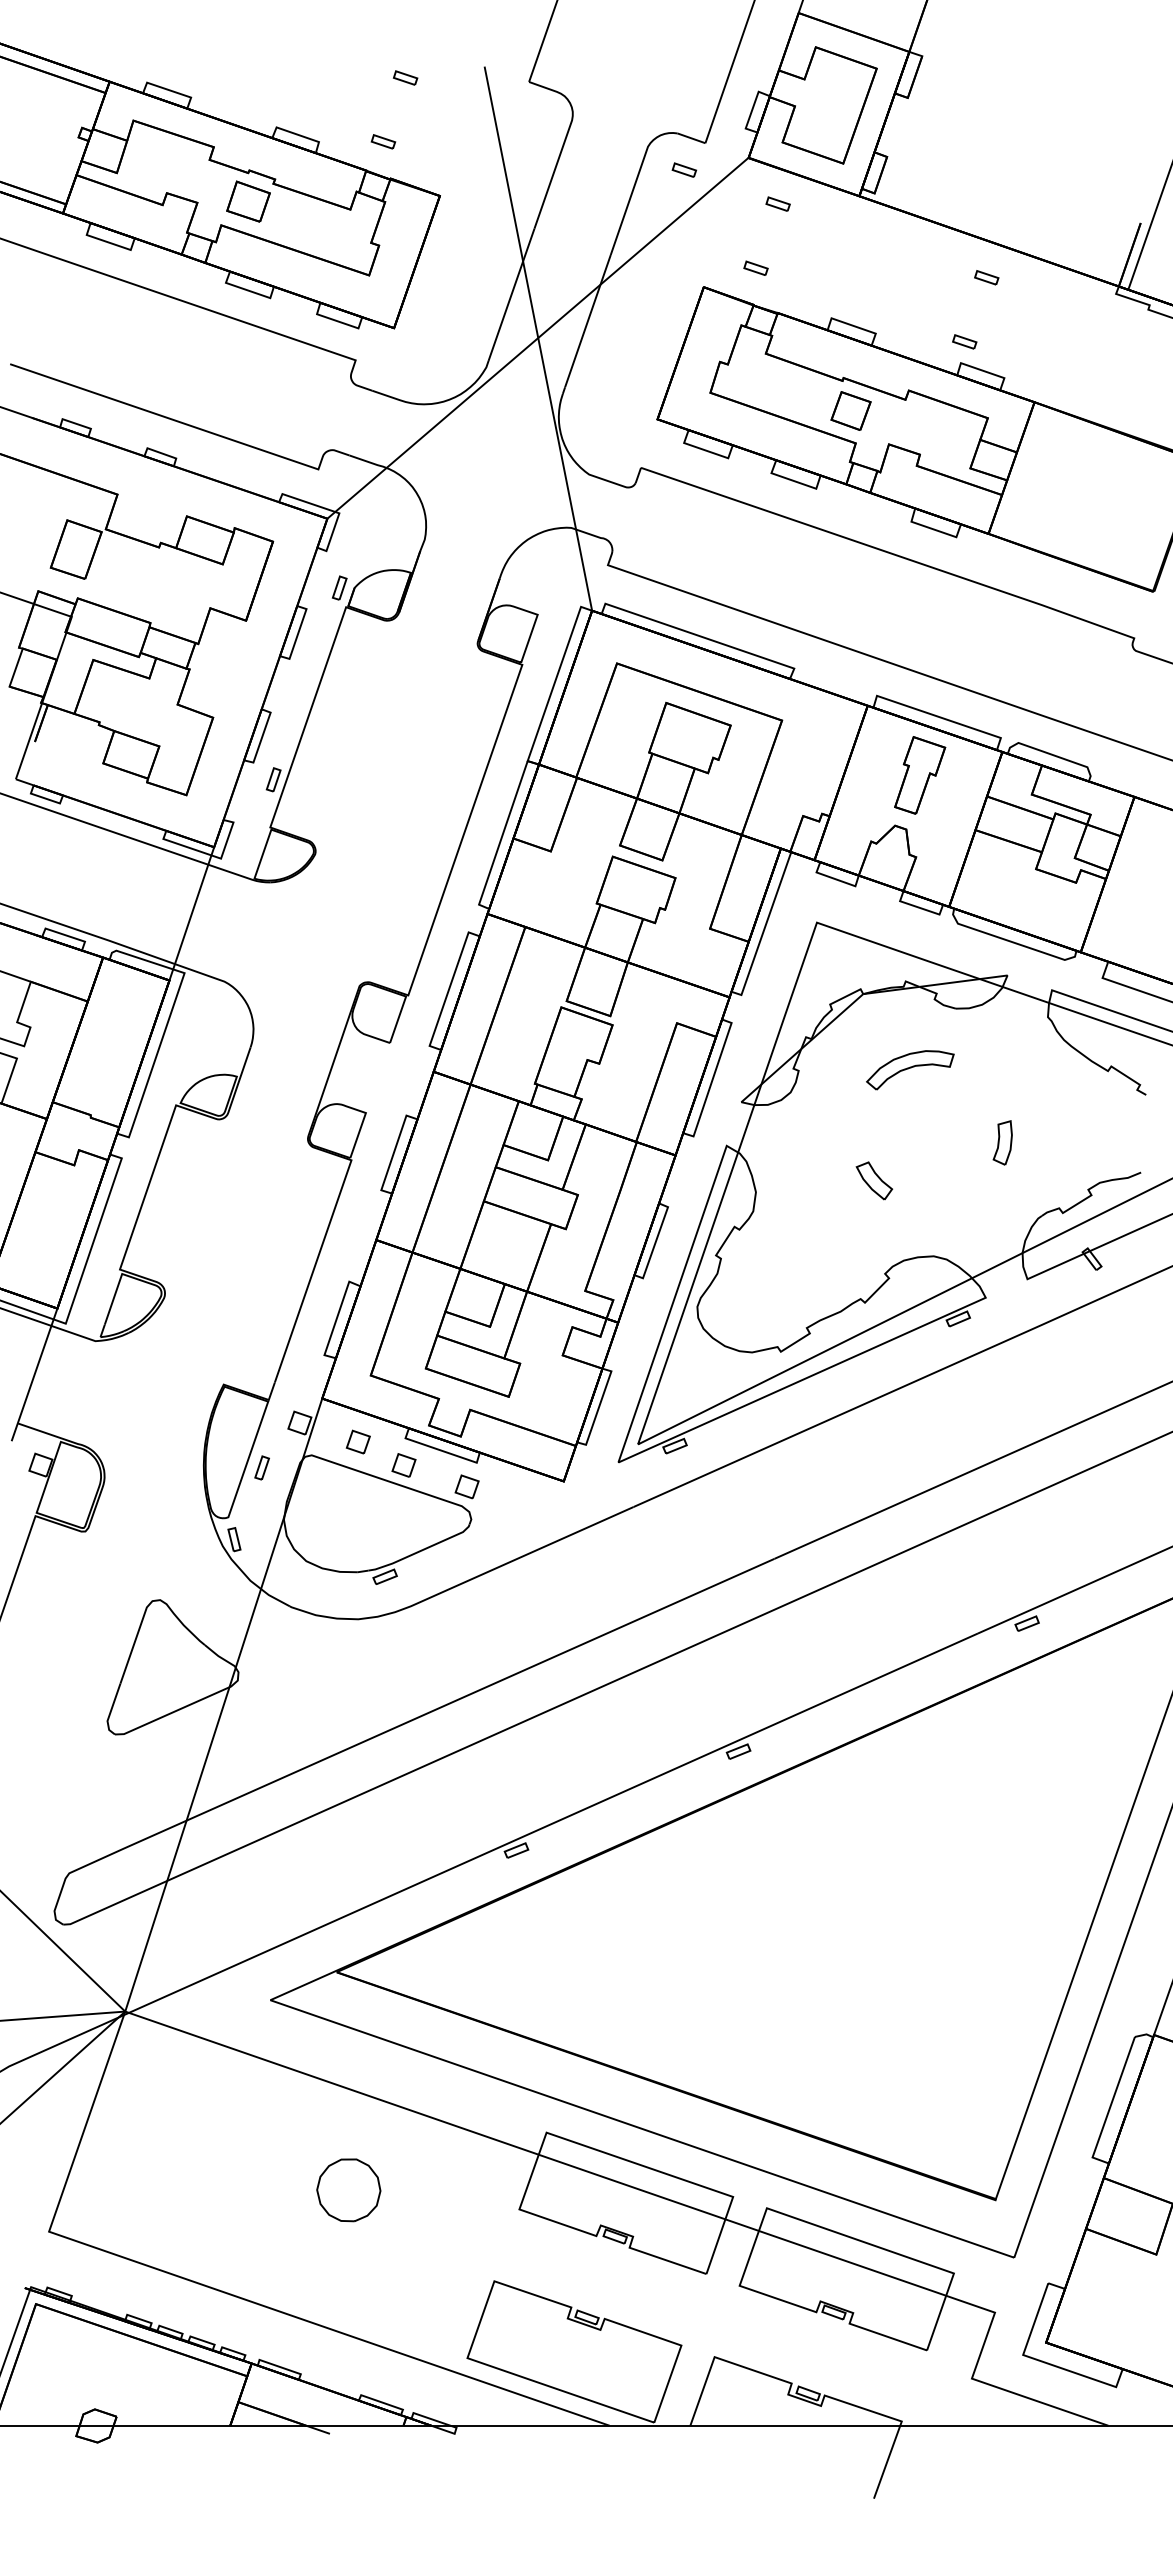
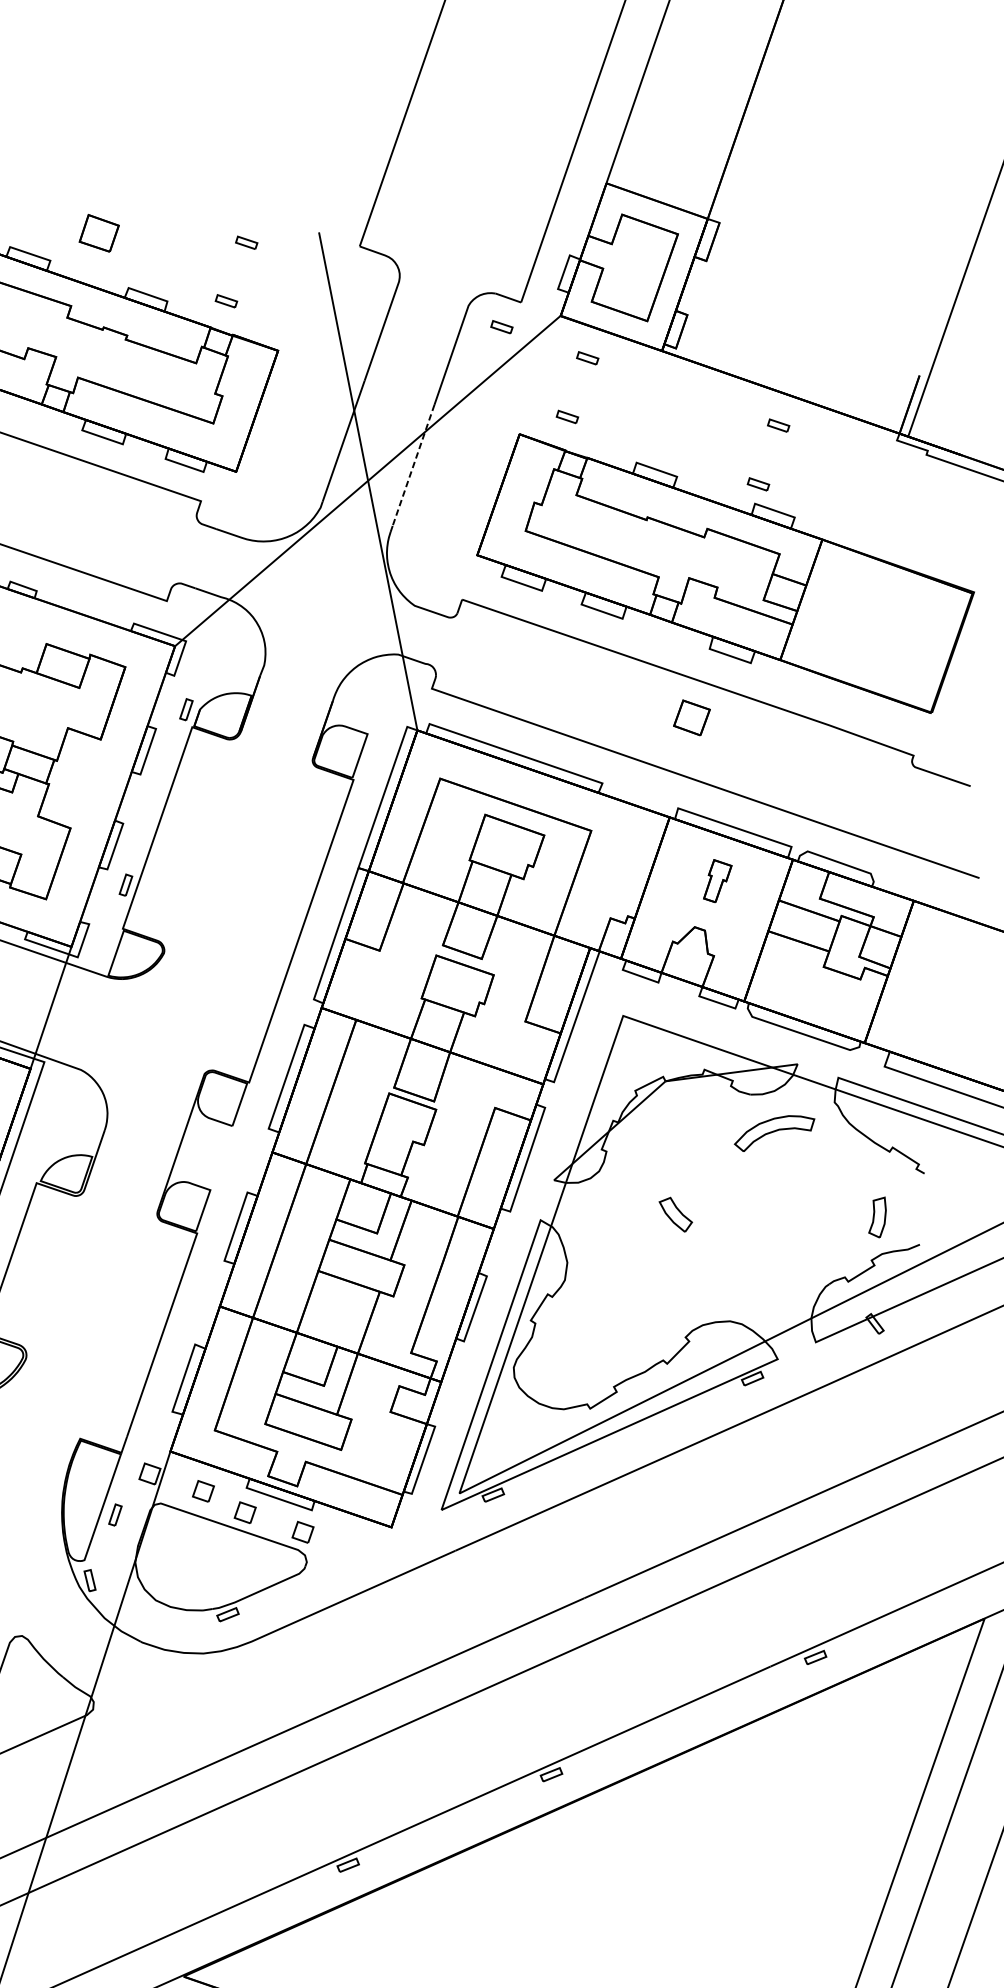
part: (248, 201) -> (99, 233), moved
line: (587, 321) -> (413, 465), solid -> dashed
part: (850, 410) -> (691, 717), moved
part: (920, 775) -> (718, 881), size x0.6
part: (910, 1070) -> (774, 1133), moved
part: (1002, 1142) -> (877, 1217), moved
part: (874, 1180) -> (675, 1214), moved

